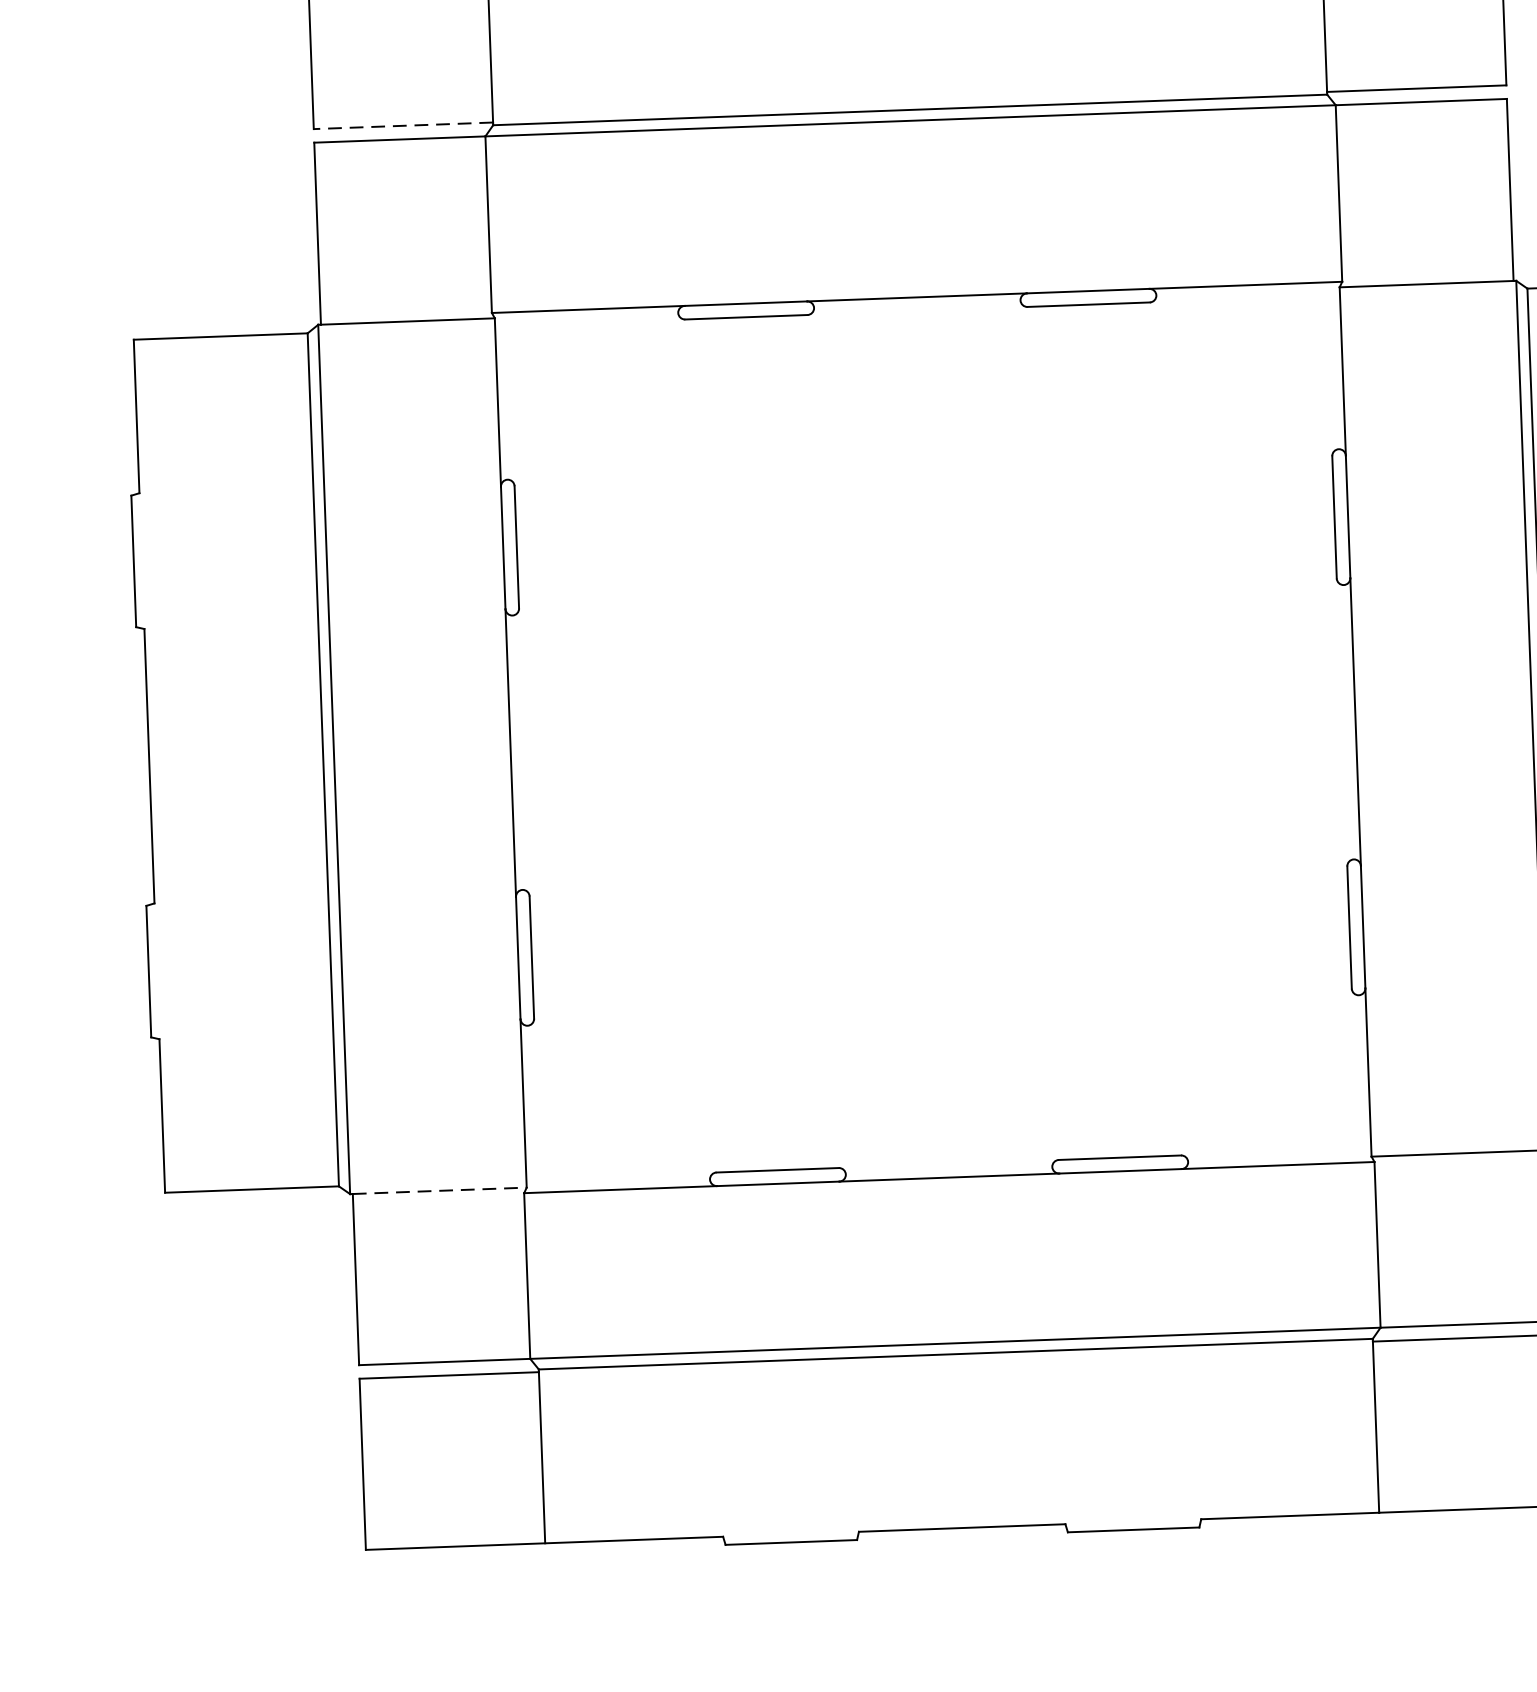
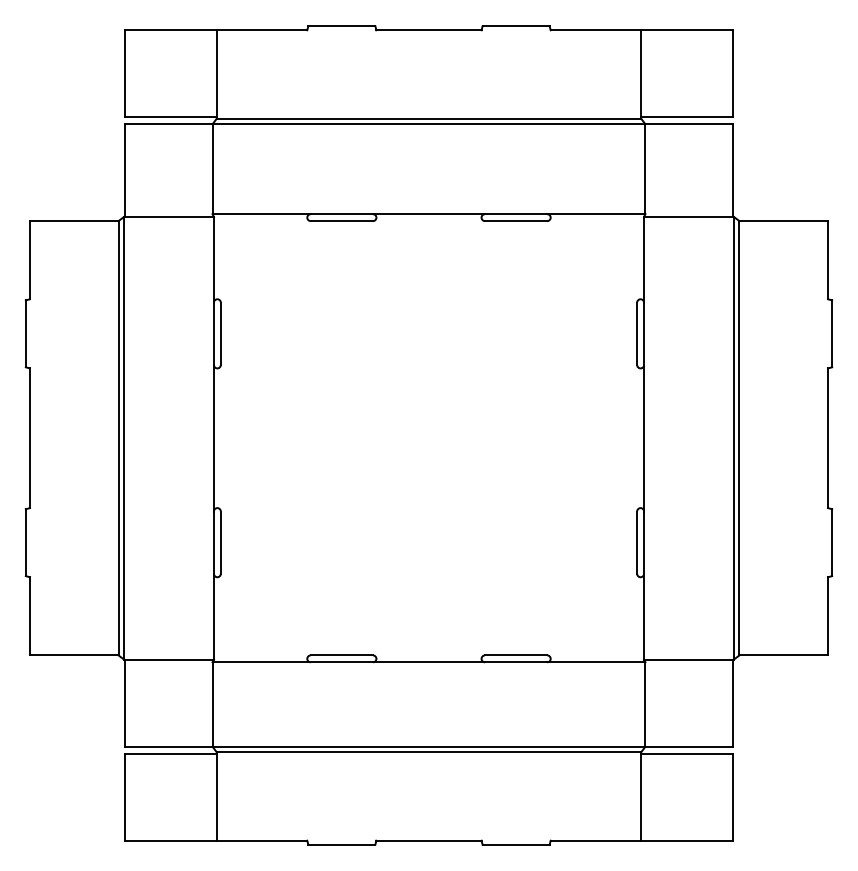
line: (404, 125) -> (171, 117), dashed -> solid
line: (441, 1190) -> (170, 659), dashed -> solid

